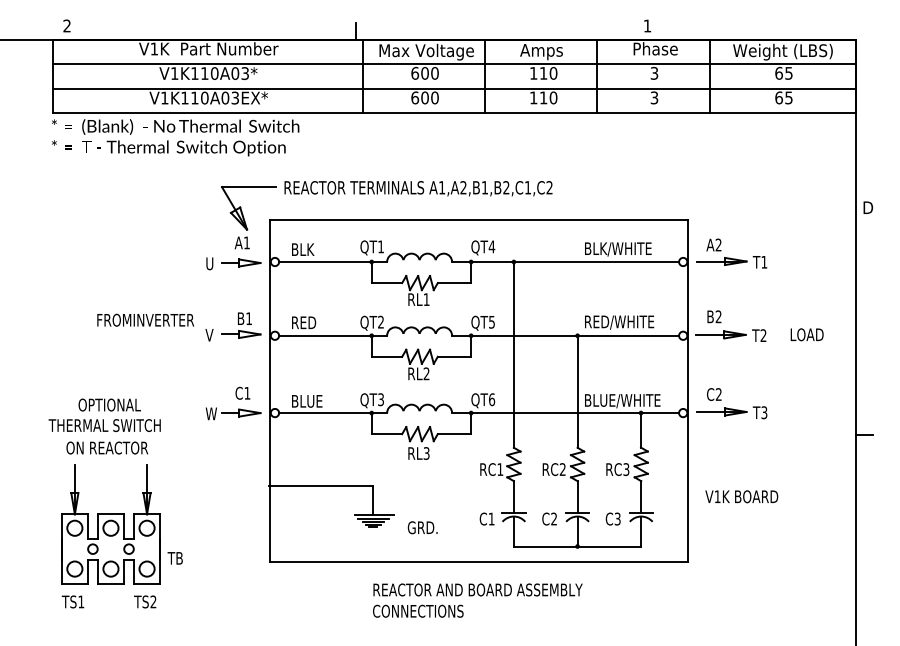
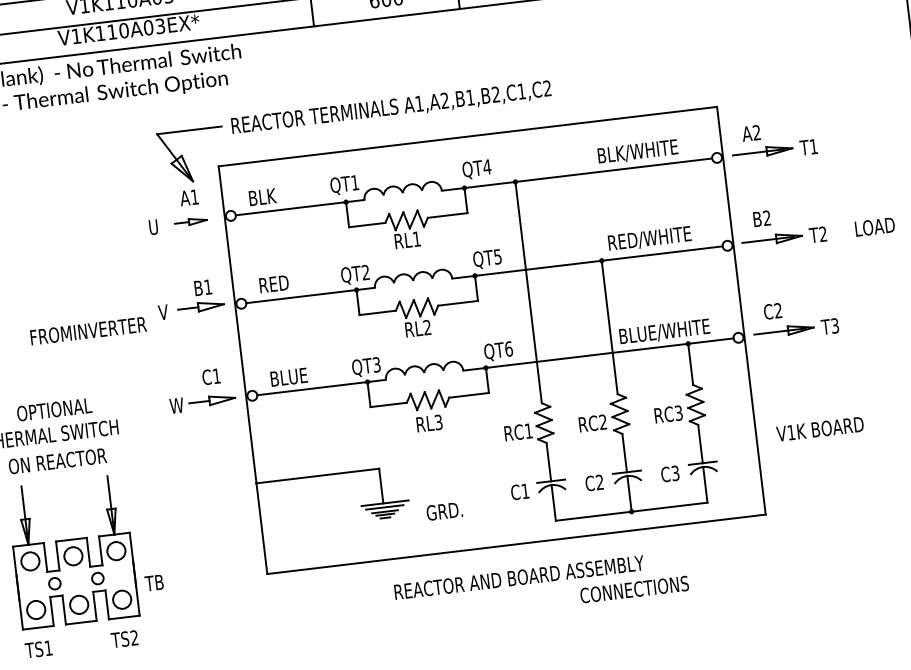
part: (241, 262) -> (191, 221), size x0.7
text: (145, 319) -> (88, 330), moved
text: (418, 610) -> (634, 588), moved

